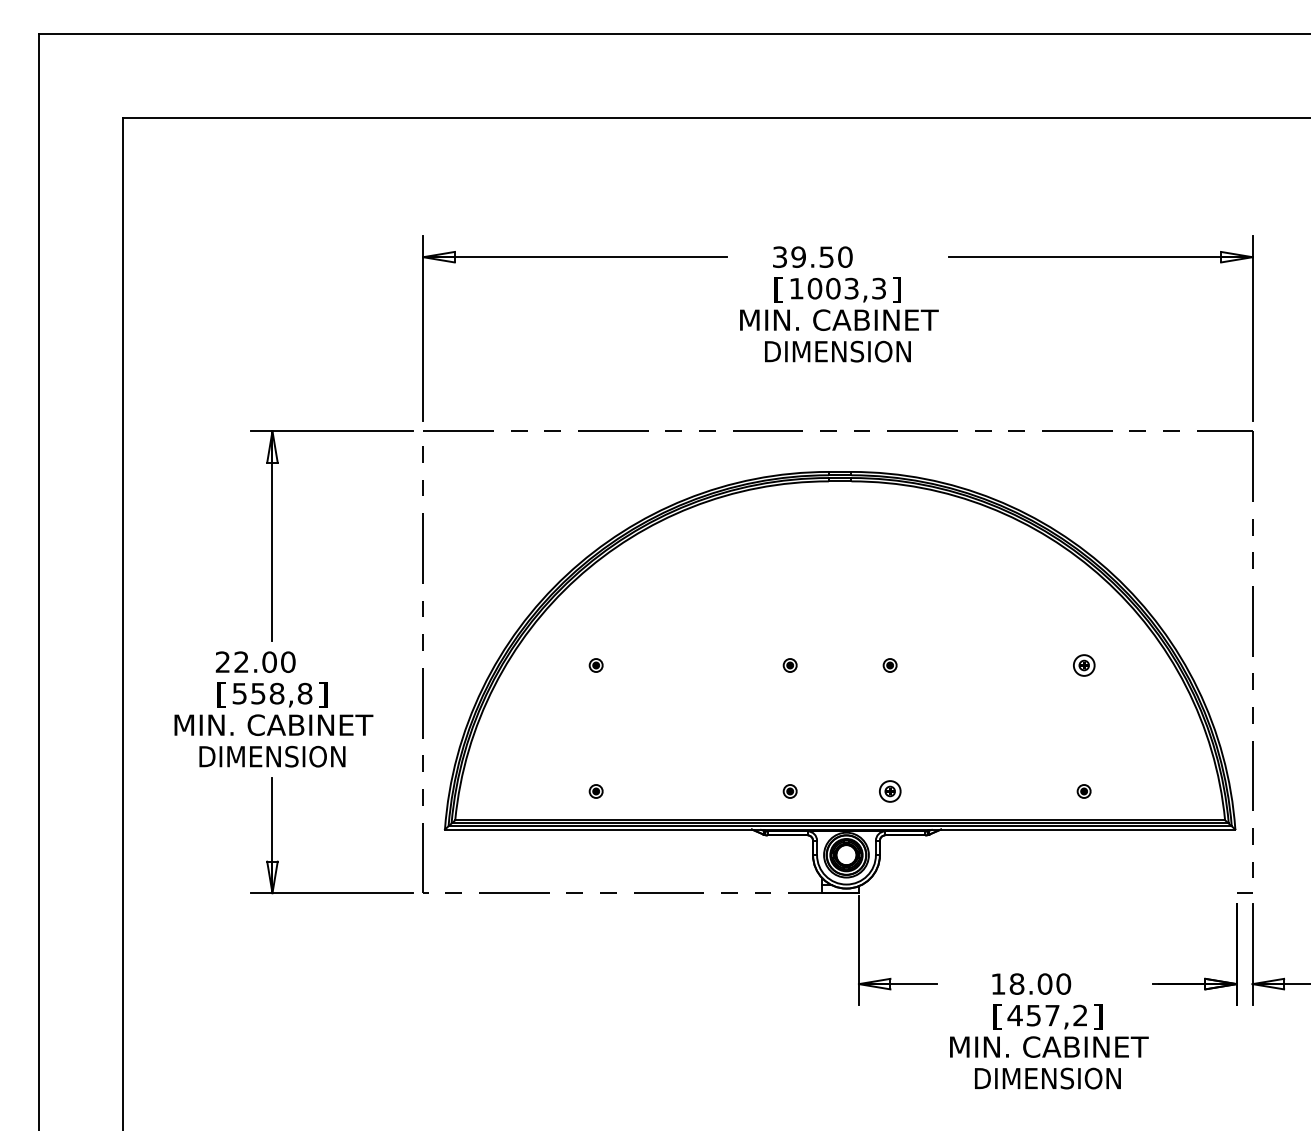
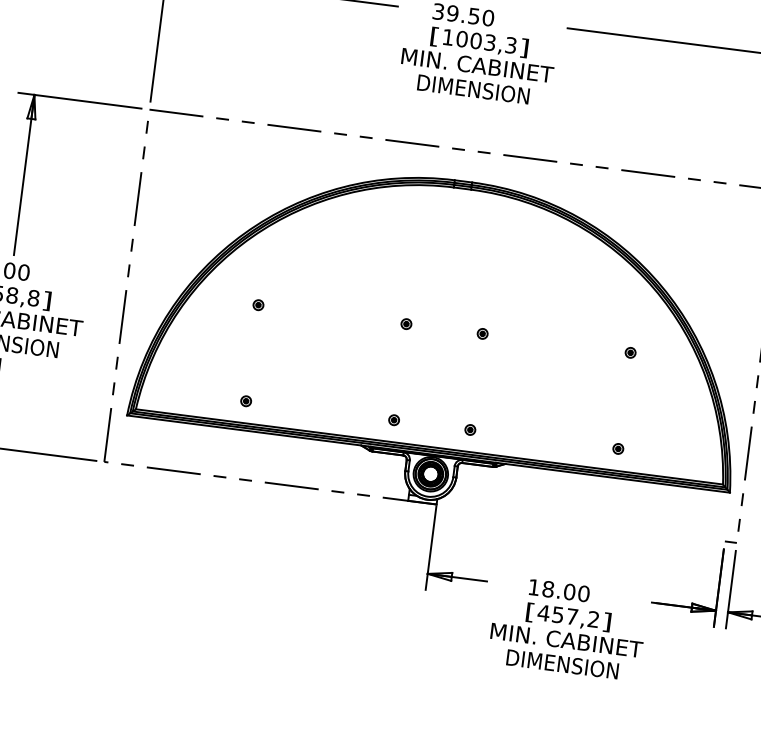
part: (1083, 665) -> (630, 352), size x0.62
part: (889, 791) -> (469, 429), size x0.62

